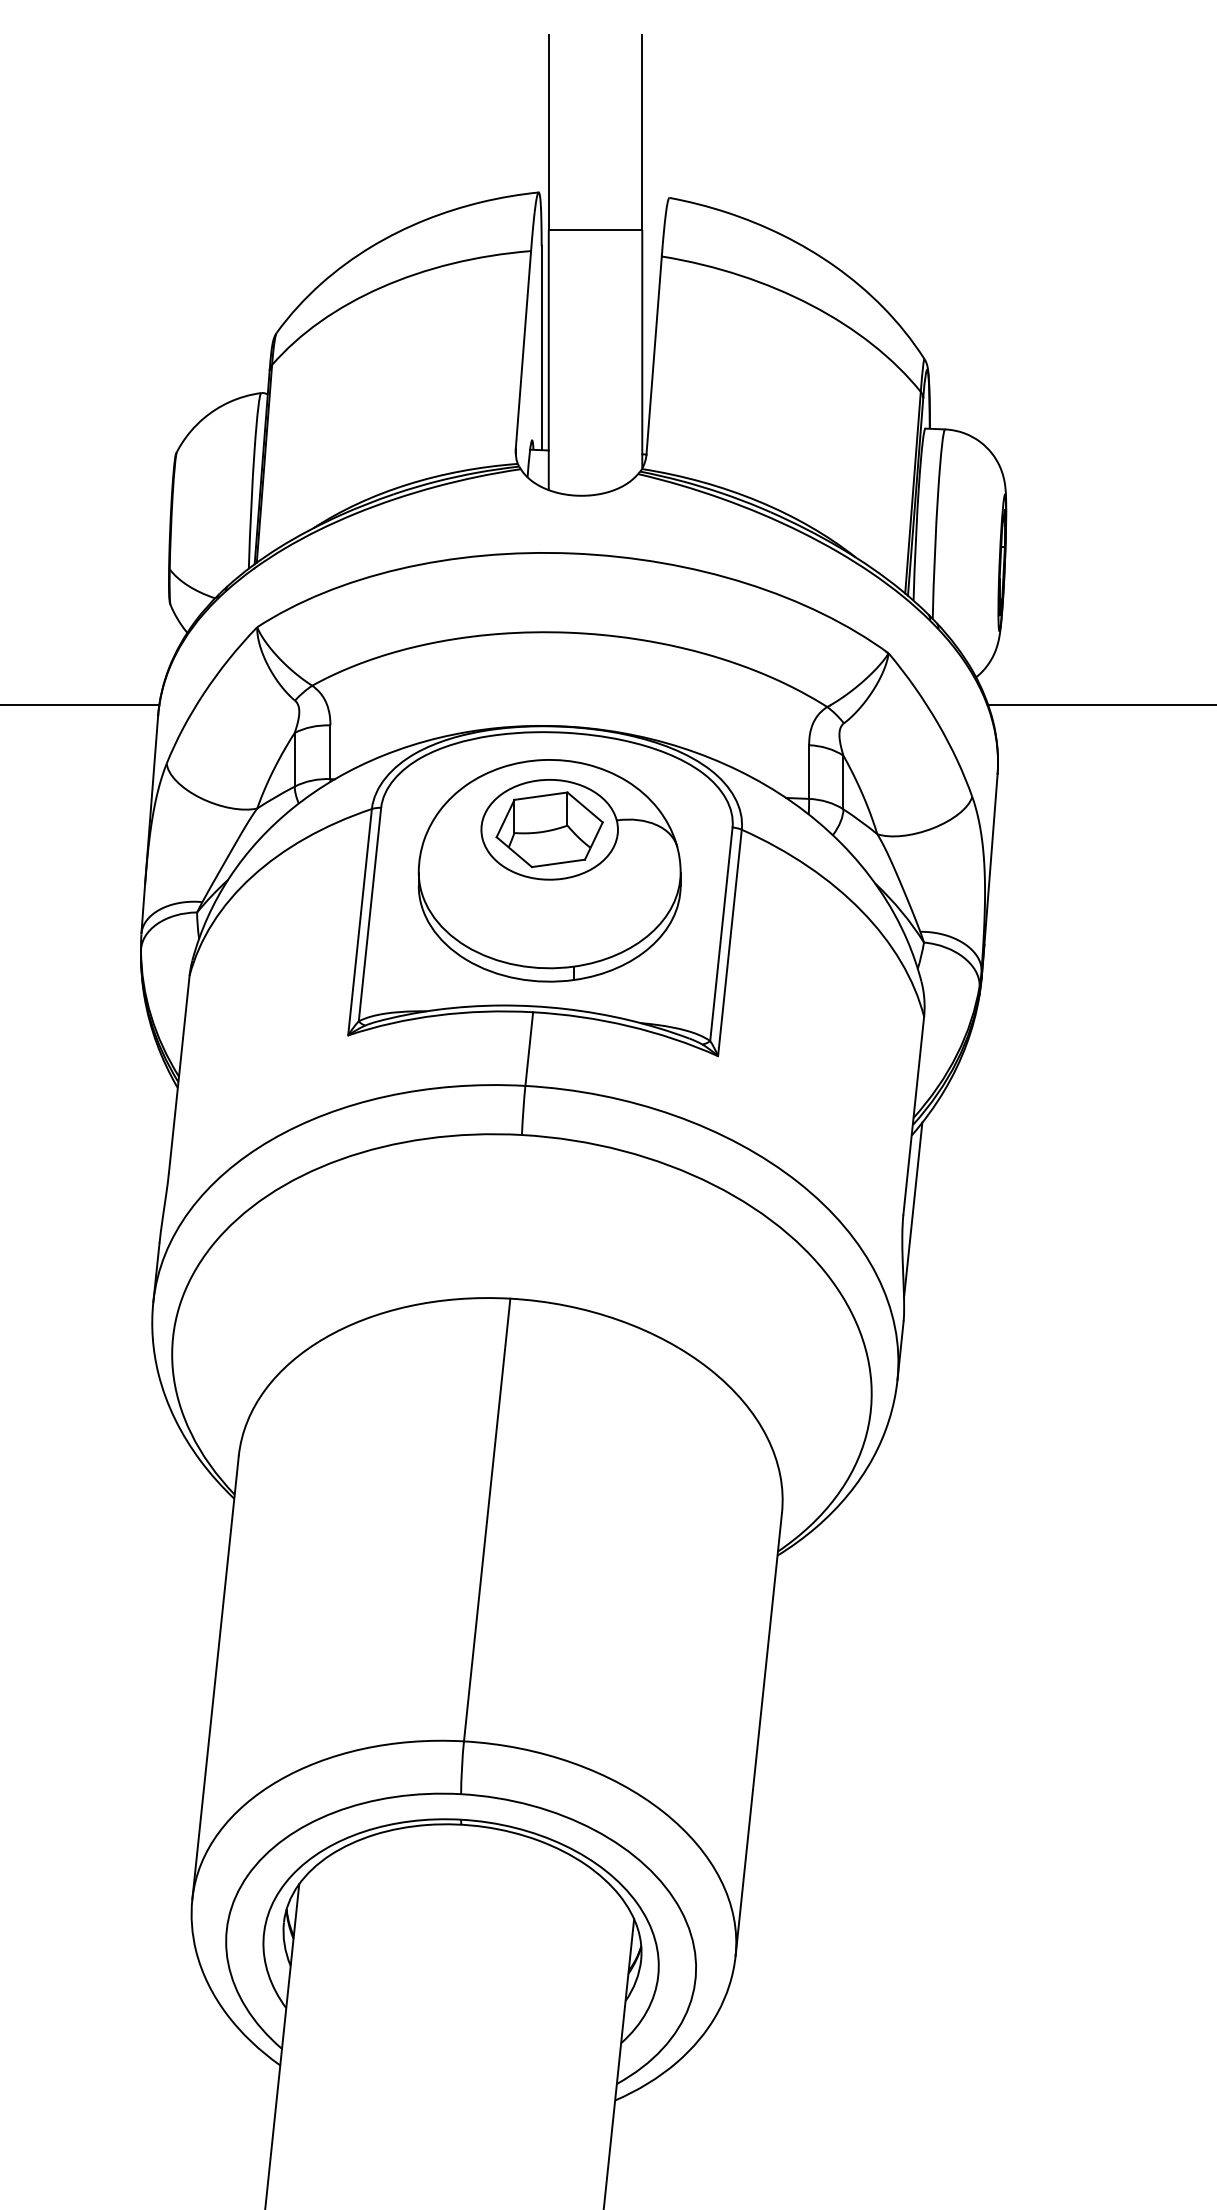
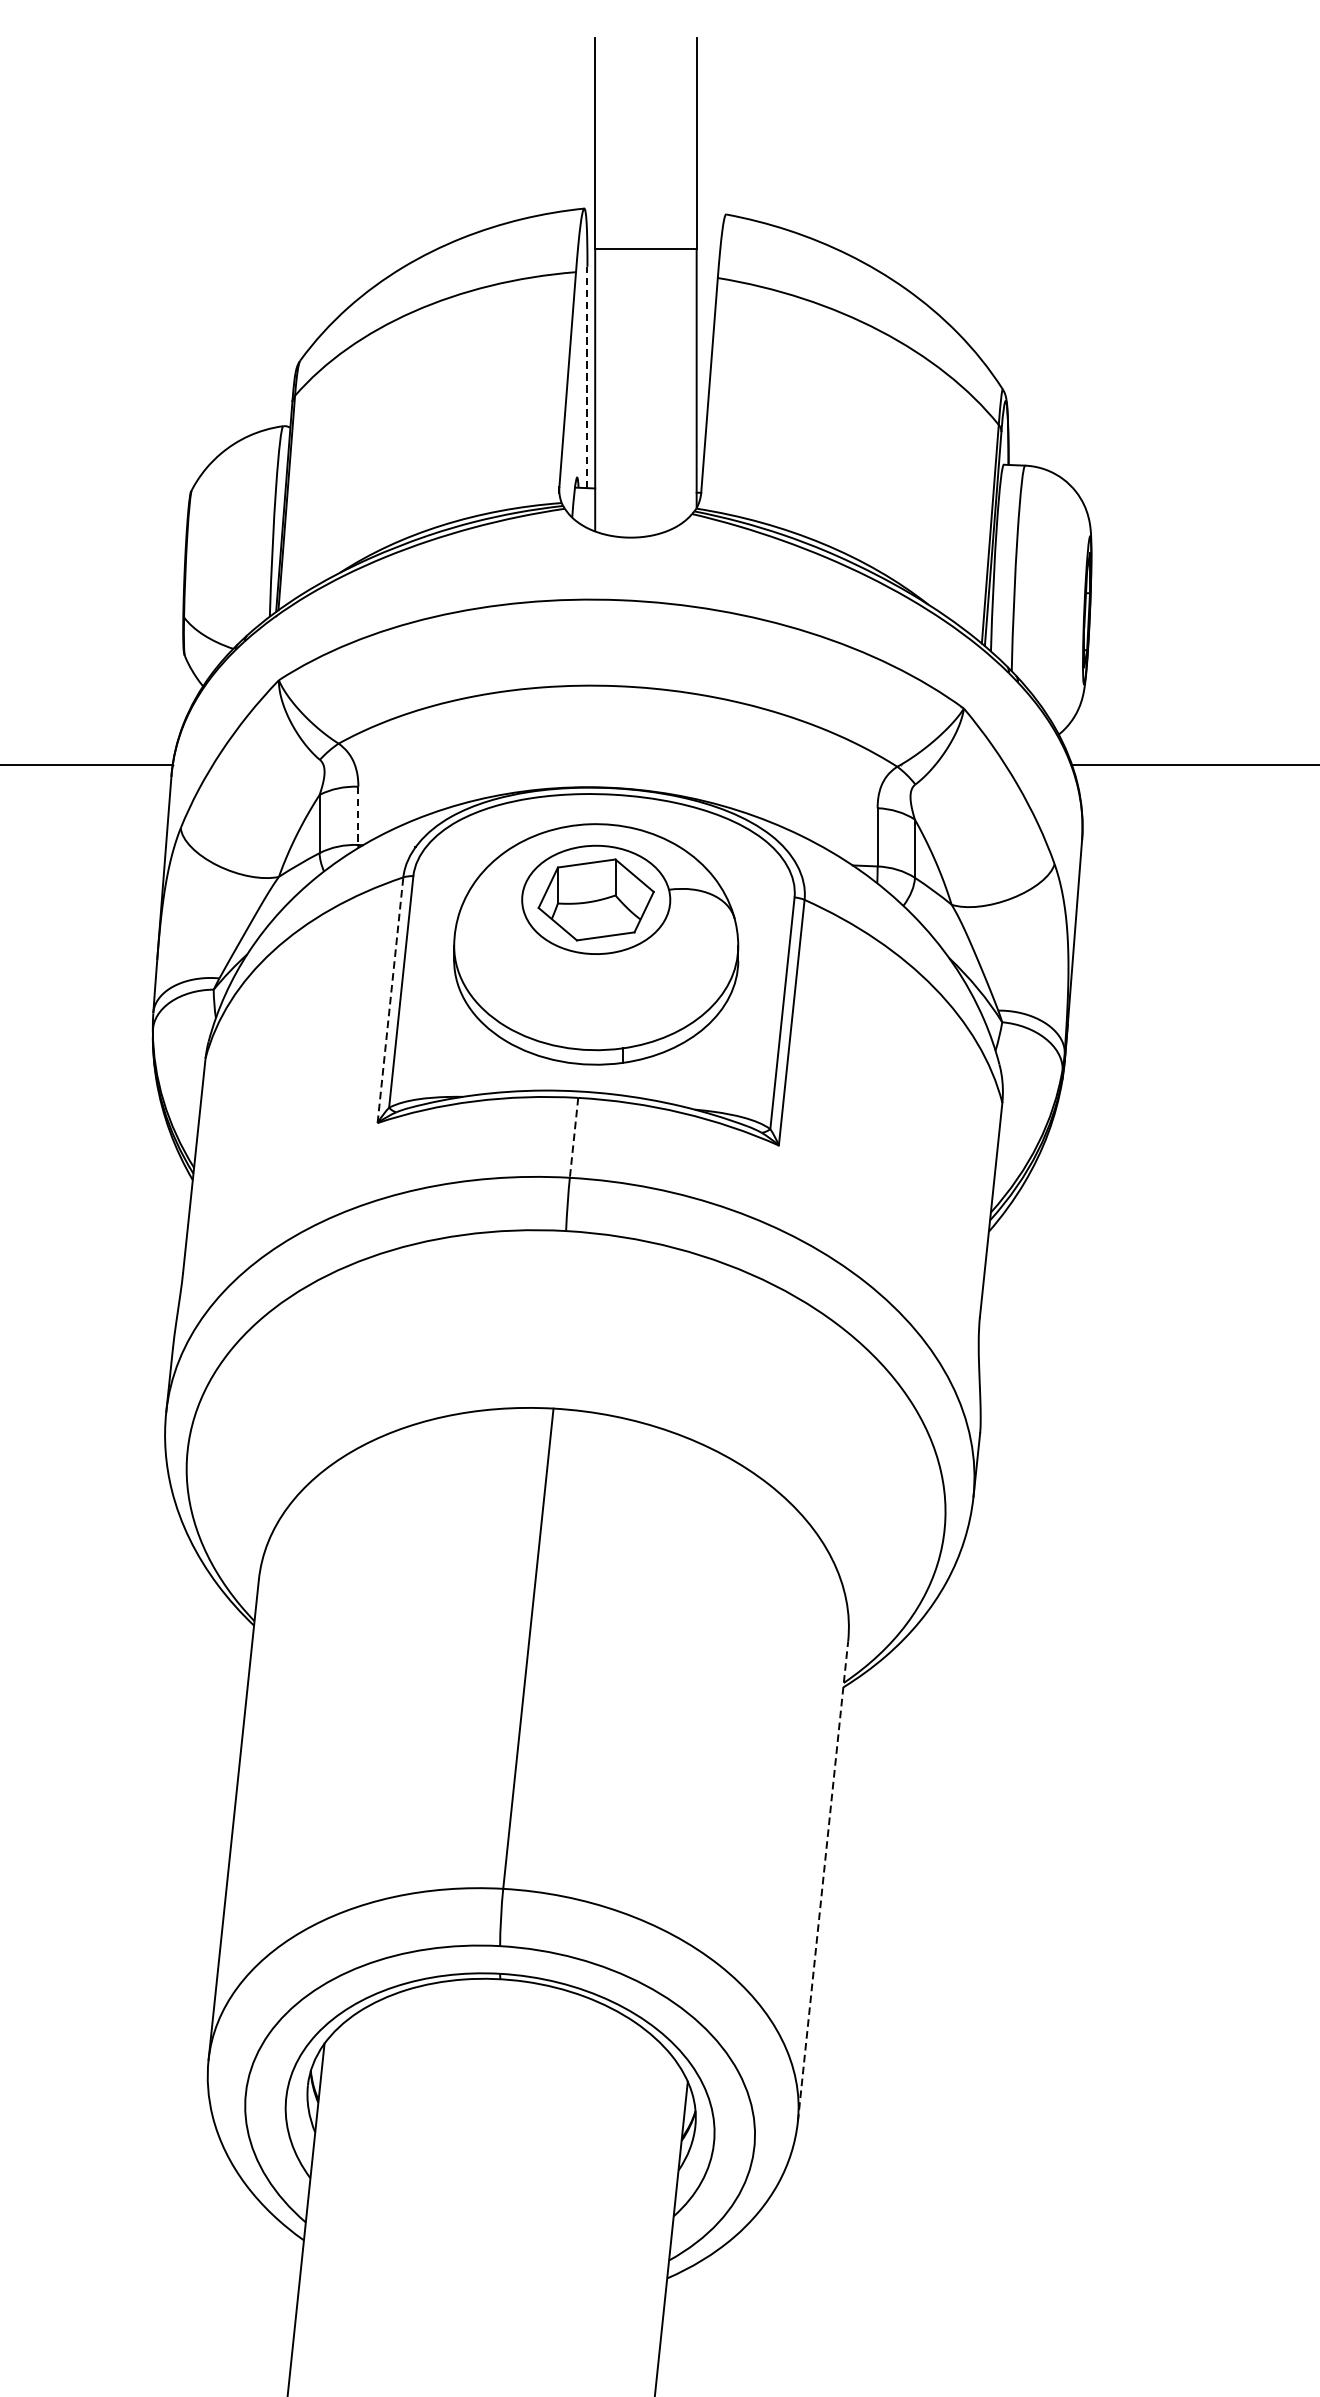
line: (541, 347) -> (587, 376), solid -> dashed
line: (330, 752) -> (358, 816), solid -> dashed
line: (360, 922) -> (390, 1000), solid -> dashed
line: (529, 1049) -> (574, 1138), solid -> dashed
line: (913, 1209) -> (990, 1311), removed
line: (758, 1734) -> (822, 1881), solid -> dashed

